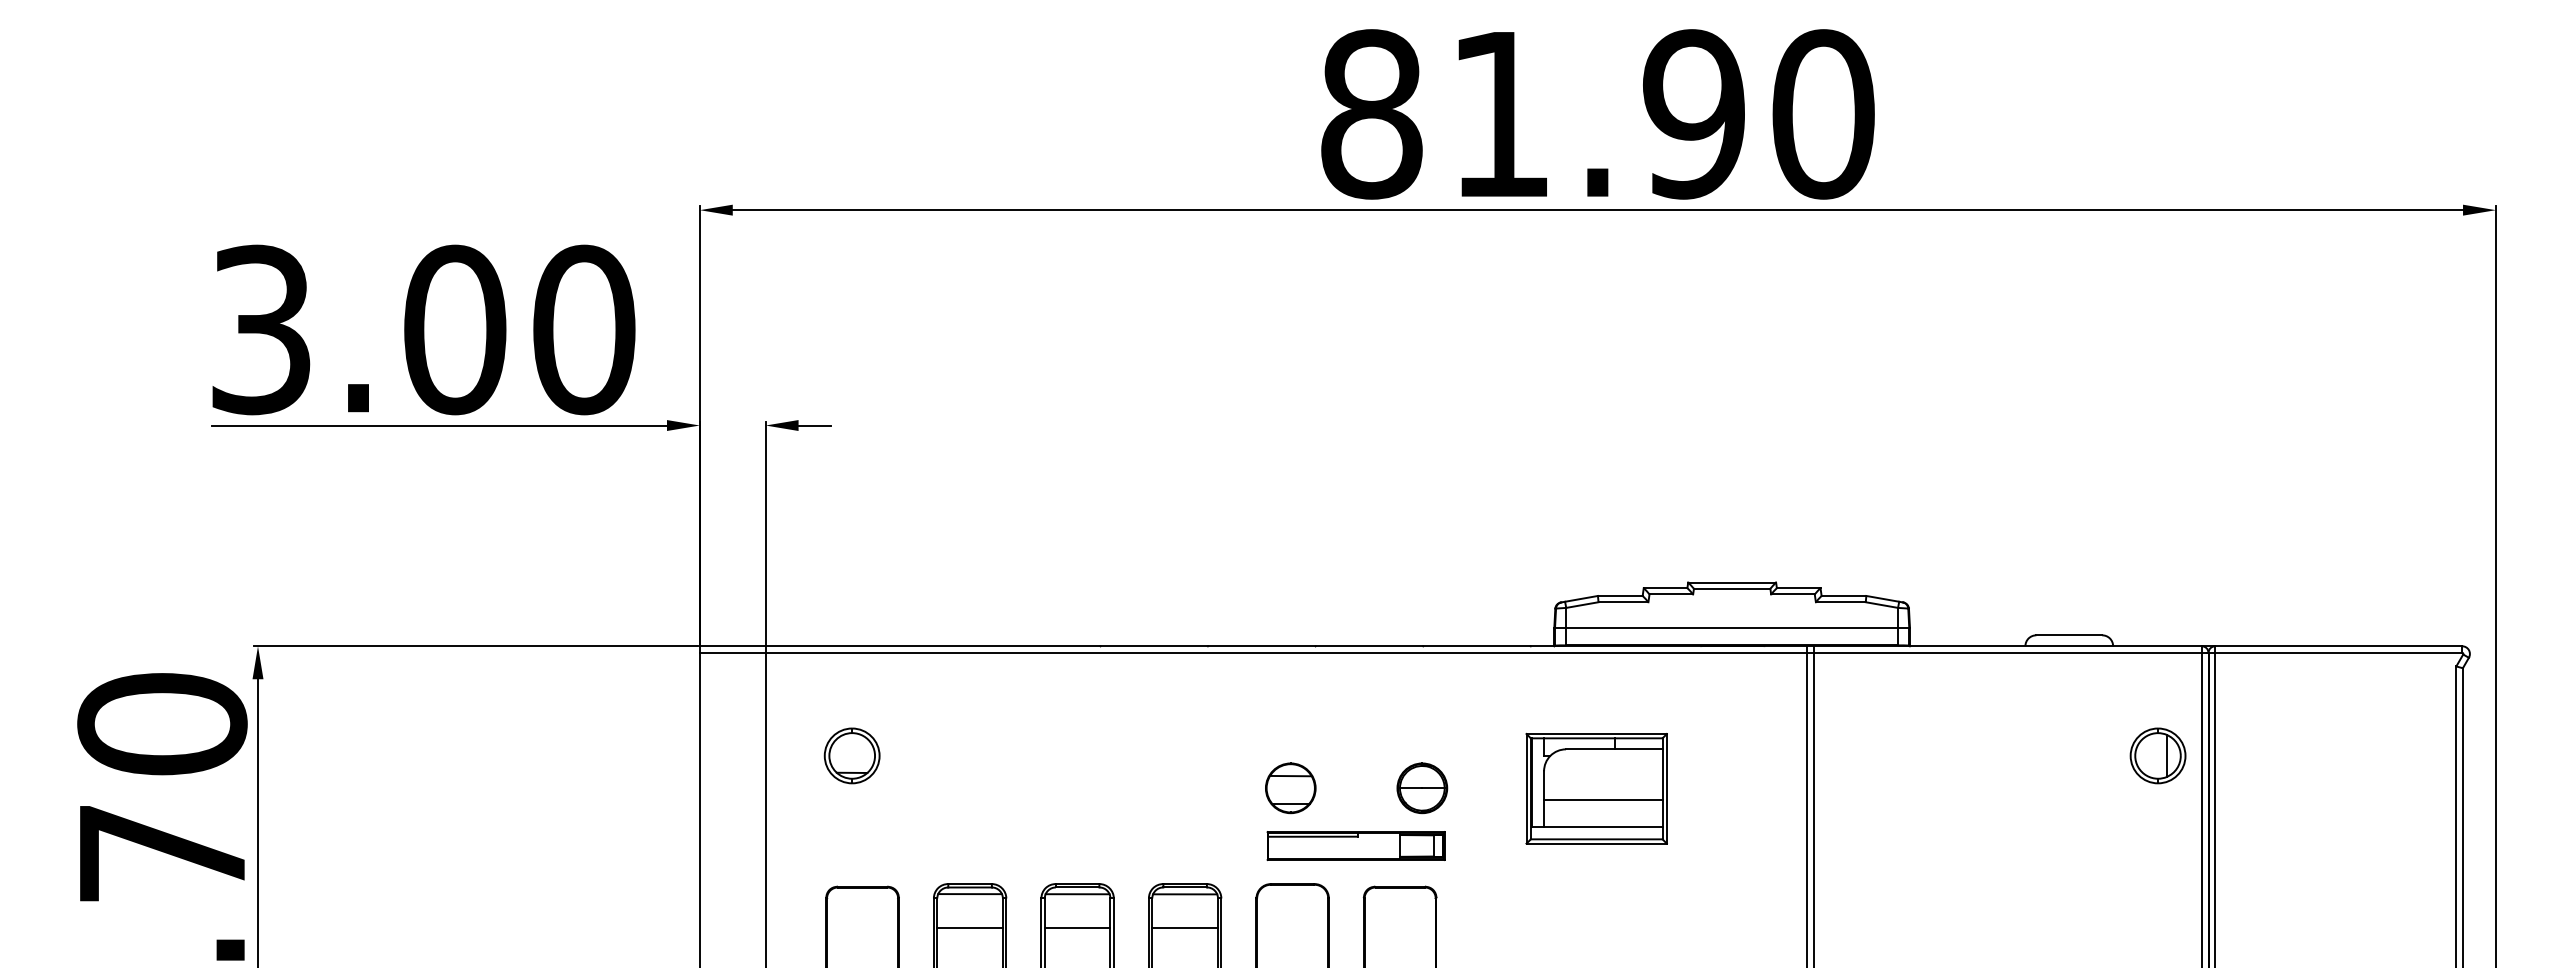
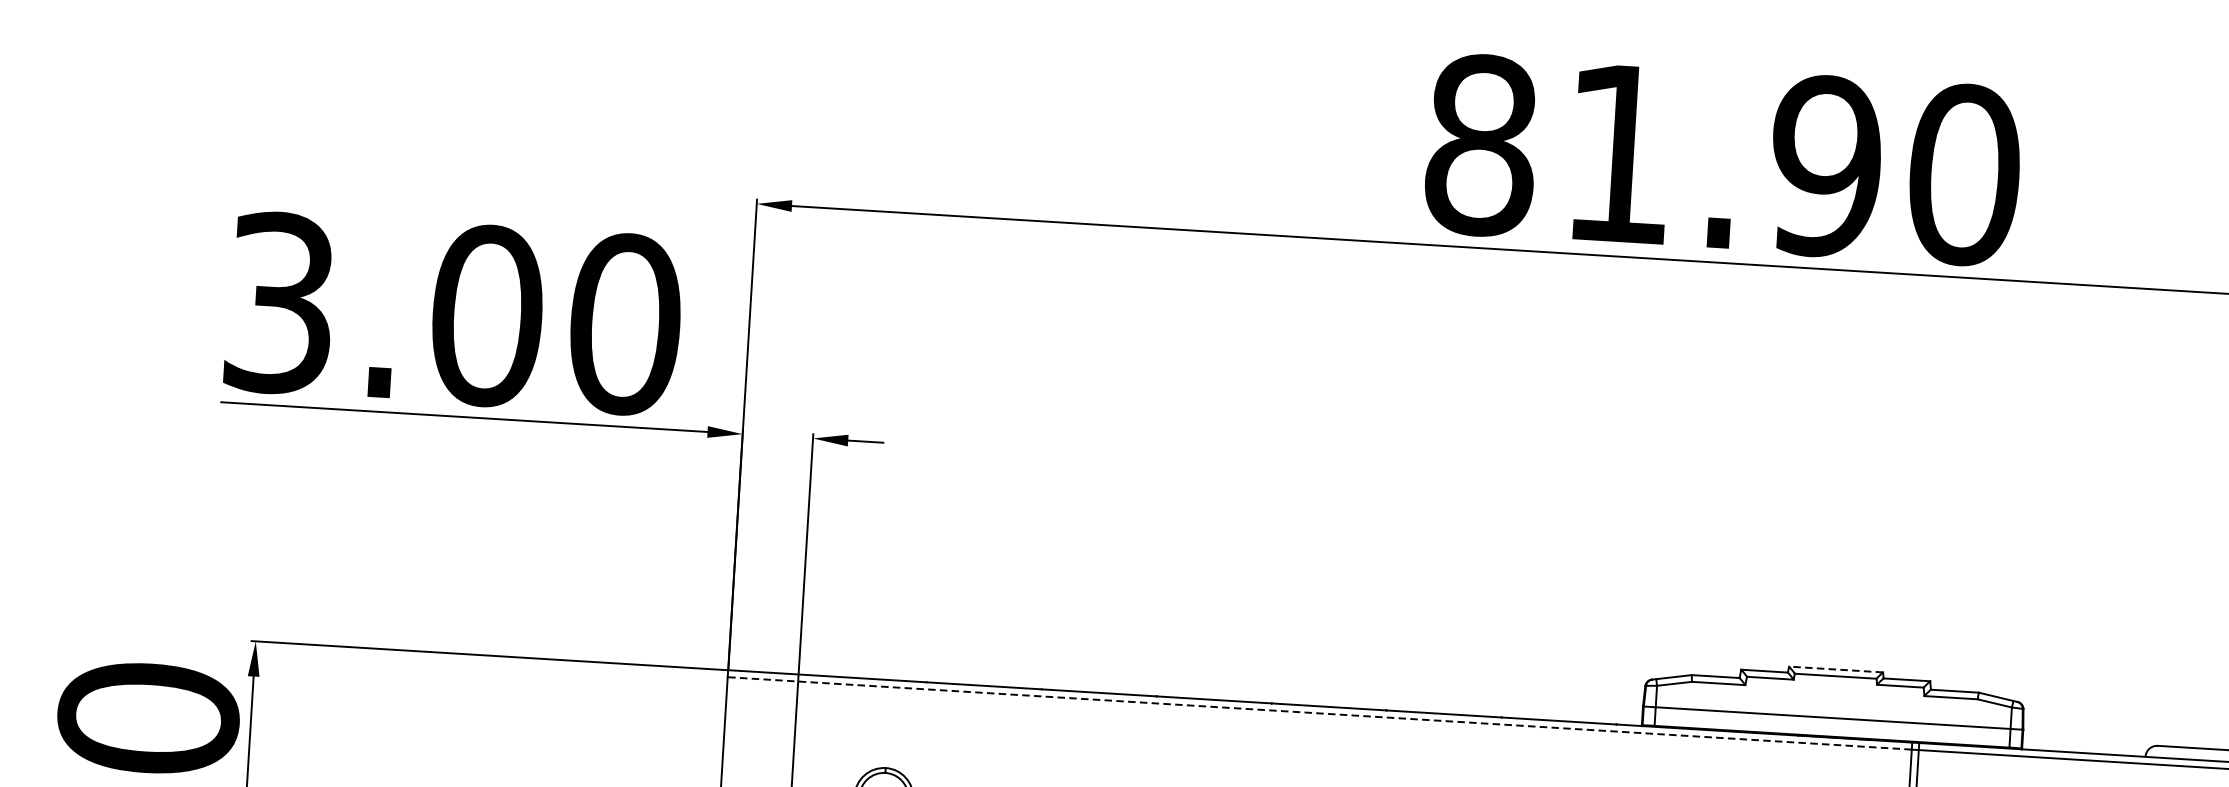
line: (1732, 582) -> (1836, 669), solid -> dashed
line: (1253, 652) -> (1319, 713), solid -> dashed

